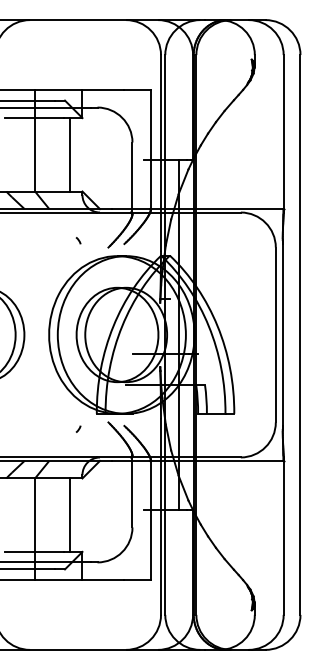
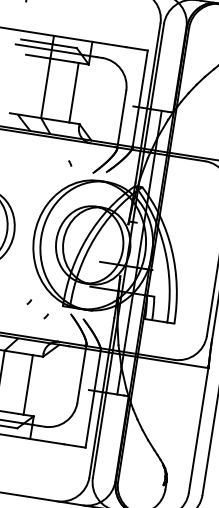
curve: (55, 414) -> (29, 301), added

